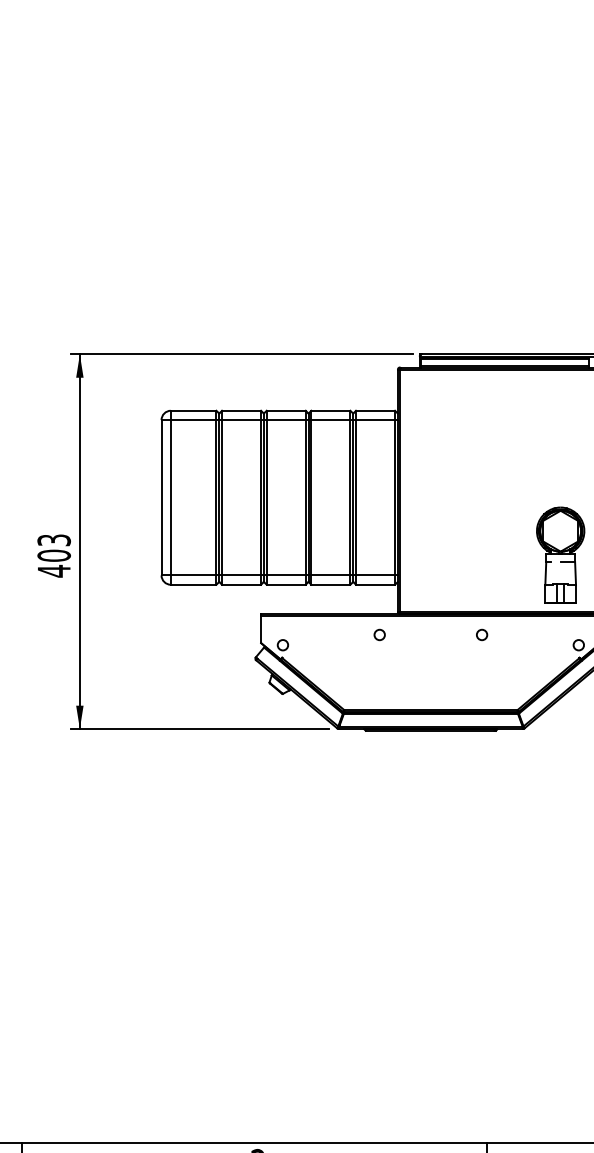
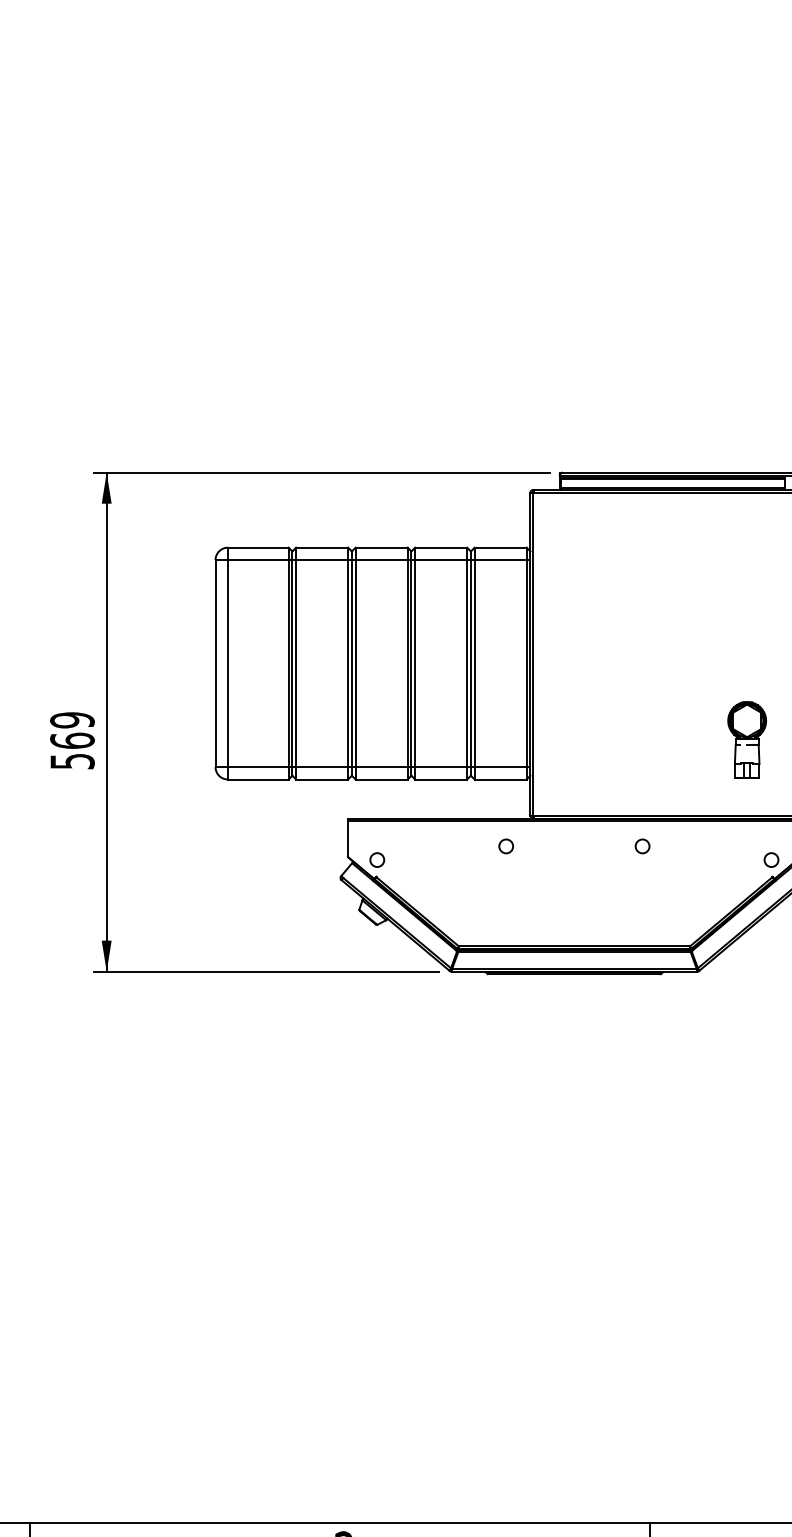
part: (560, 554) -> (746, 739), size x0.6
text: (54, 556) -> (72, 741), 403 -> 569

